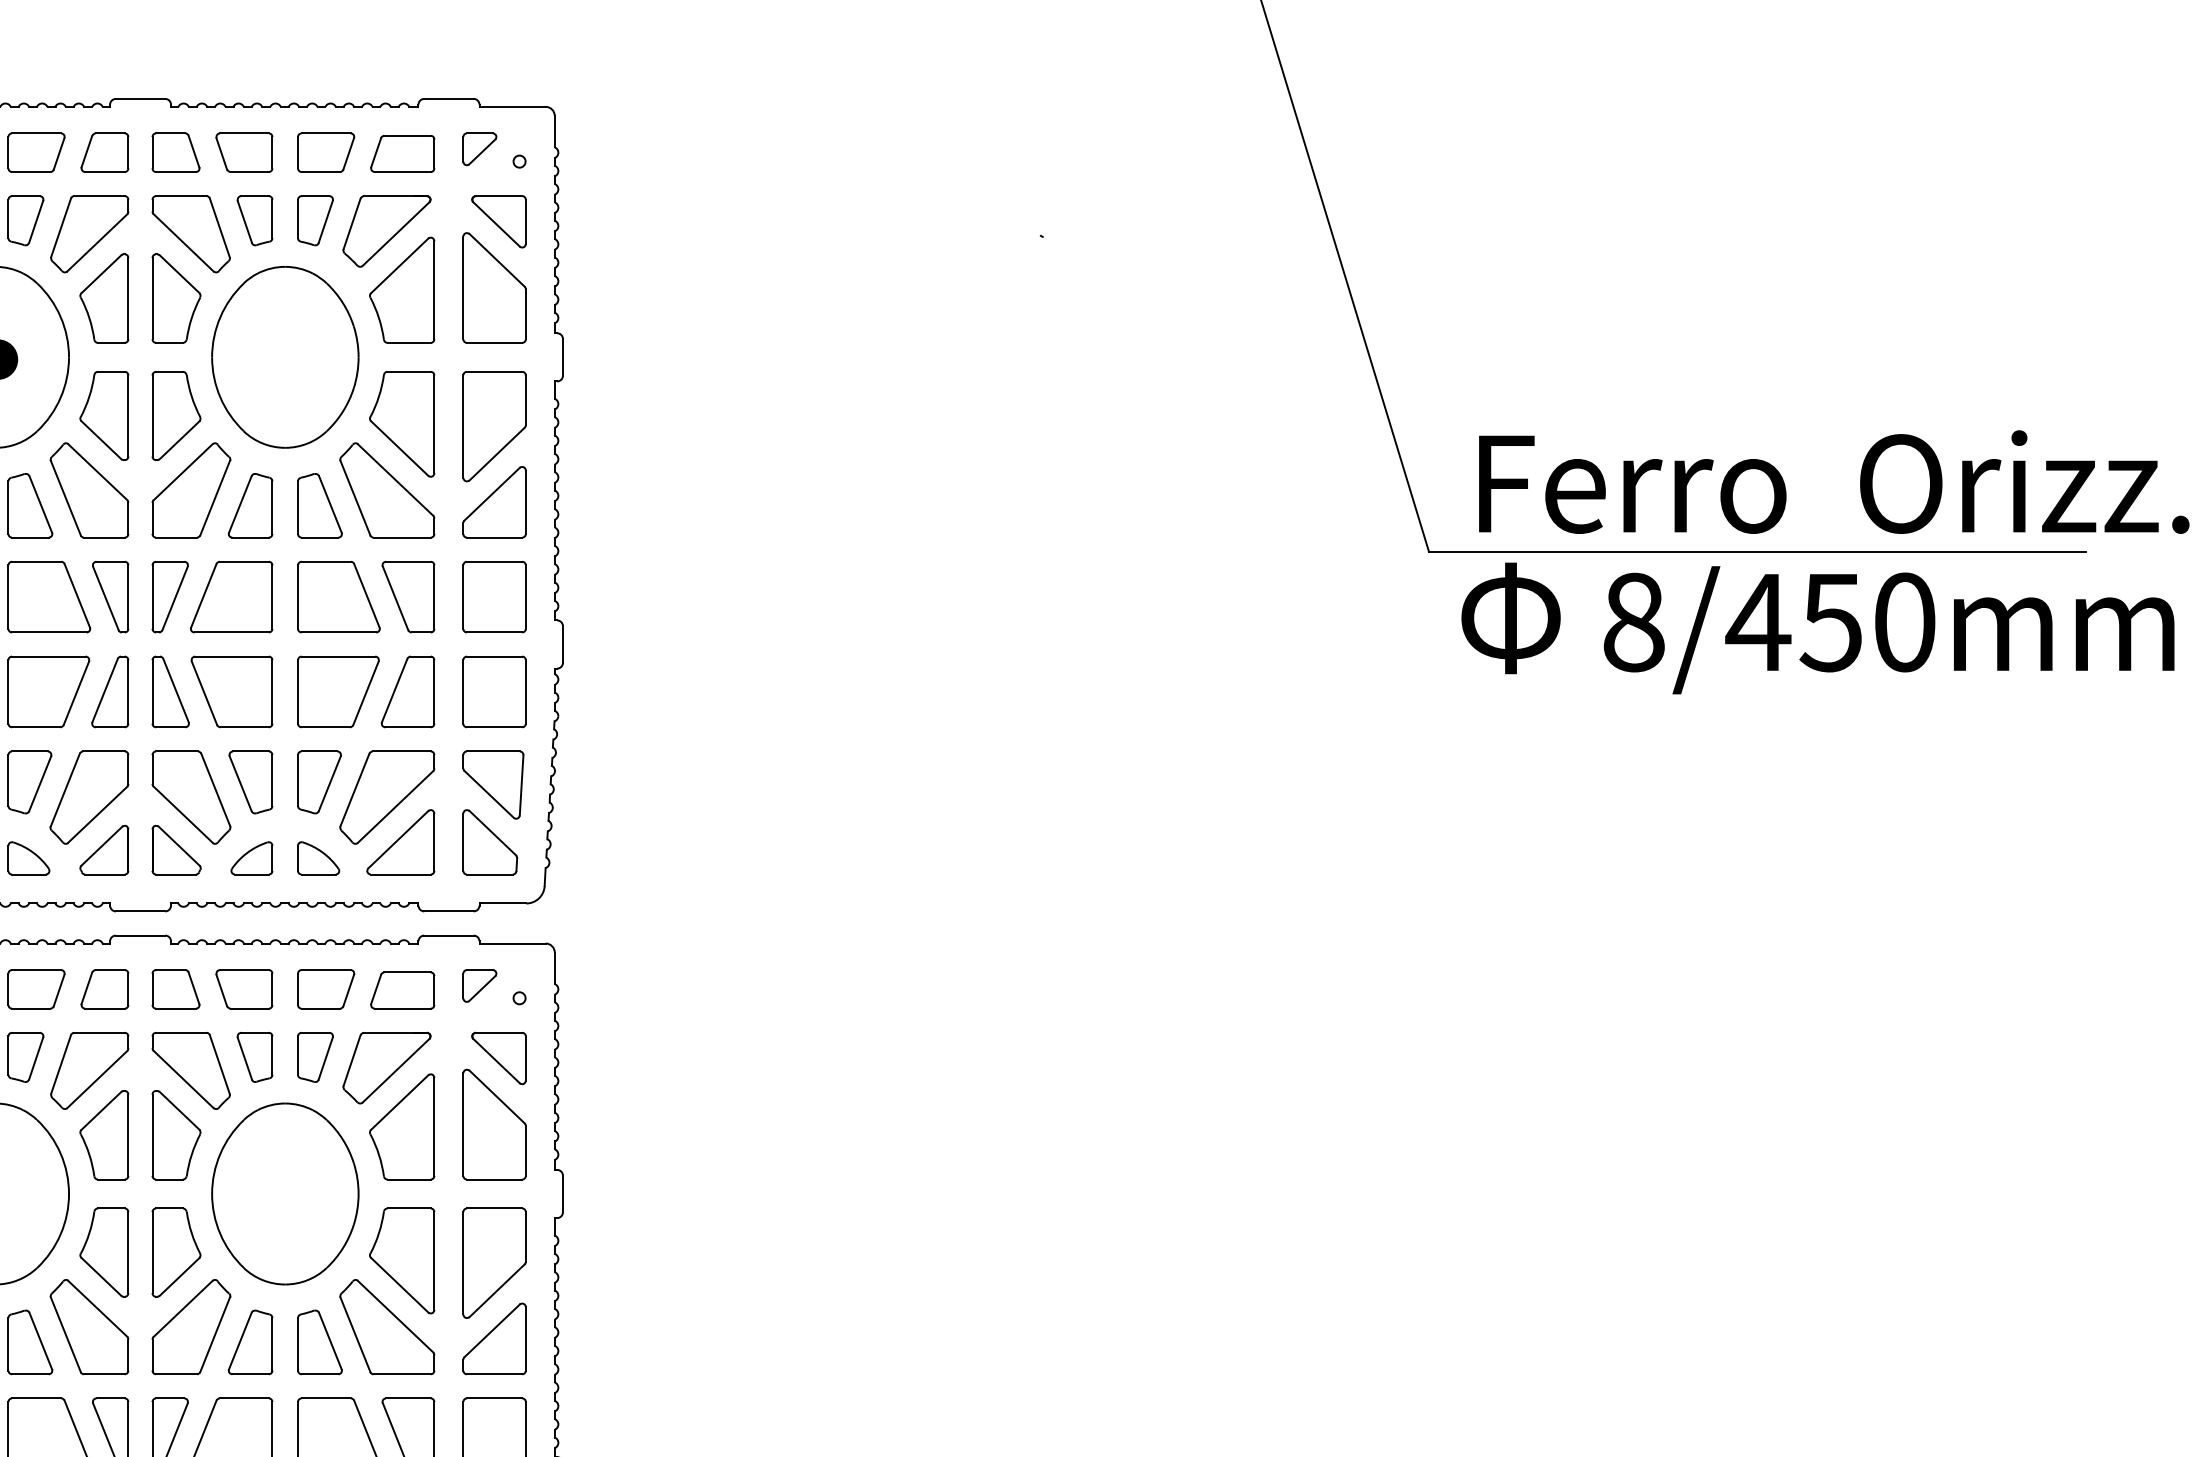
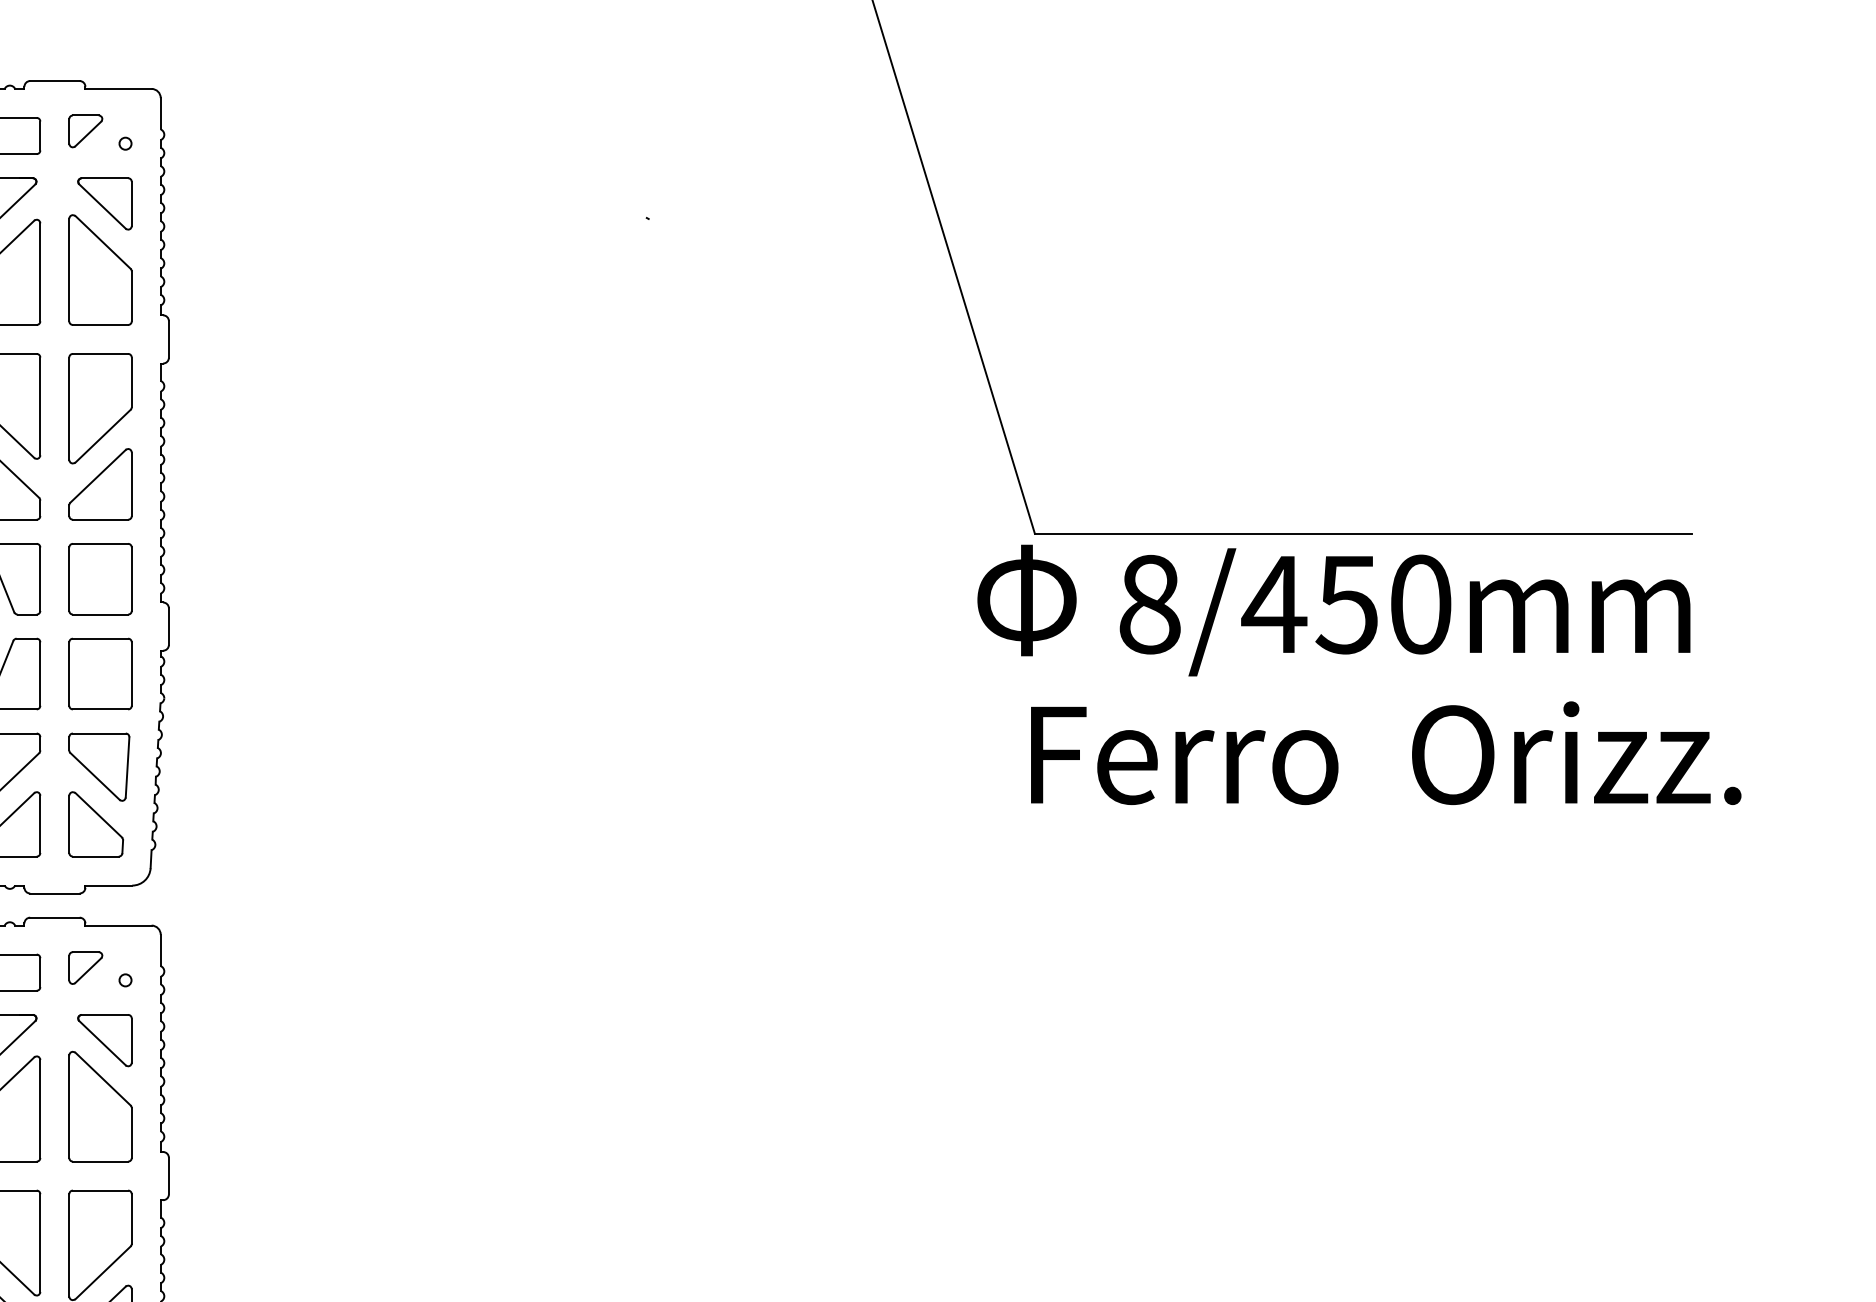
text: (1834, 481) -> (1386, 752), moved
text: (1817, 628) -> (1333, 610), moved

